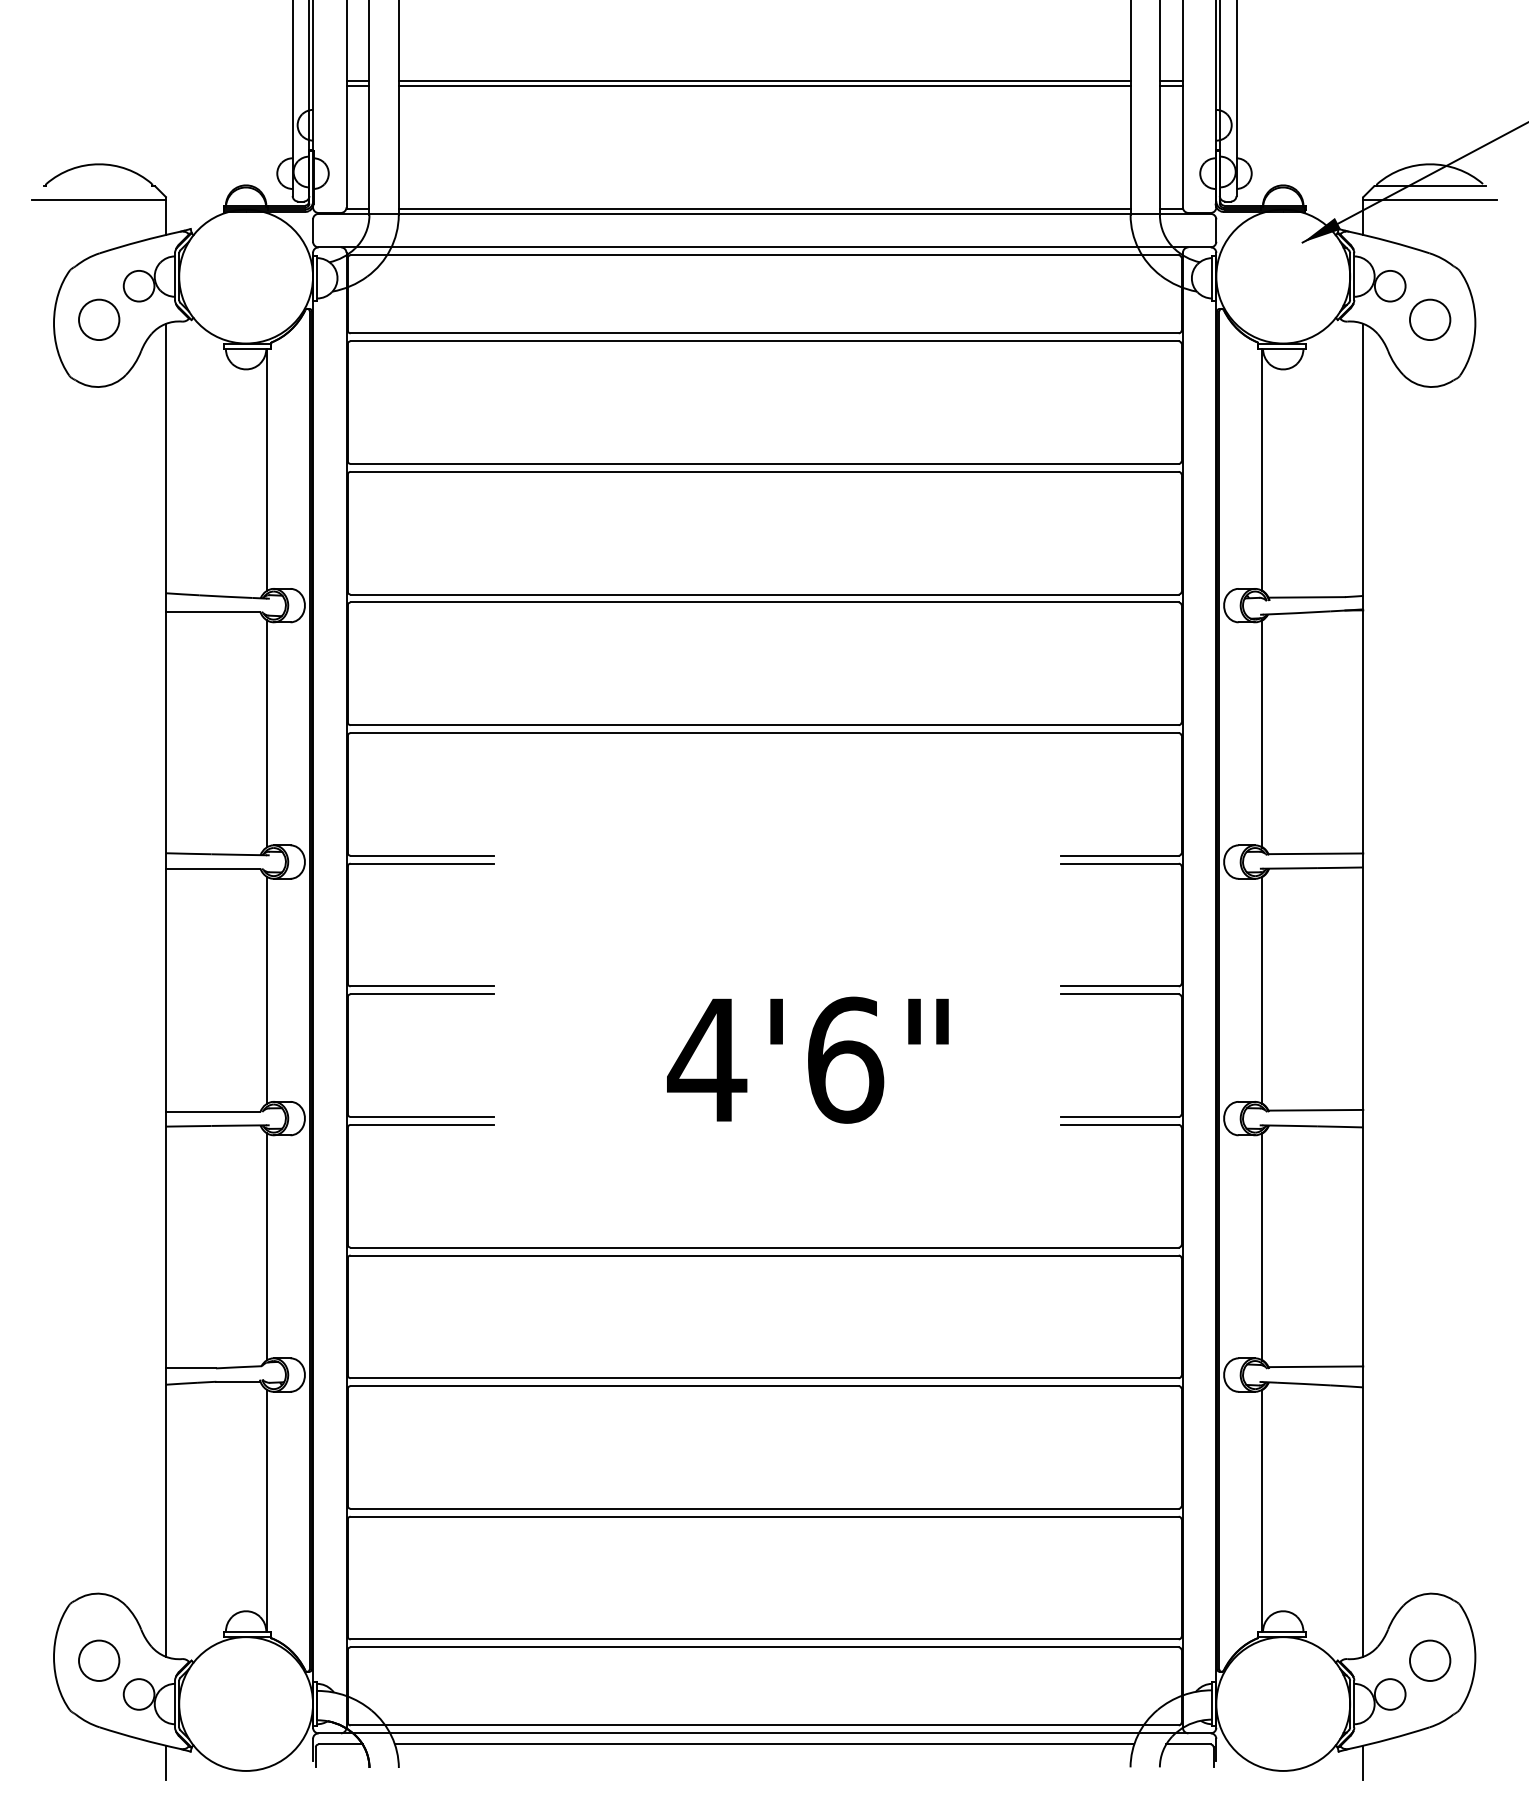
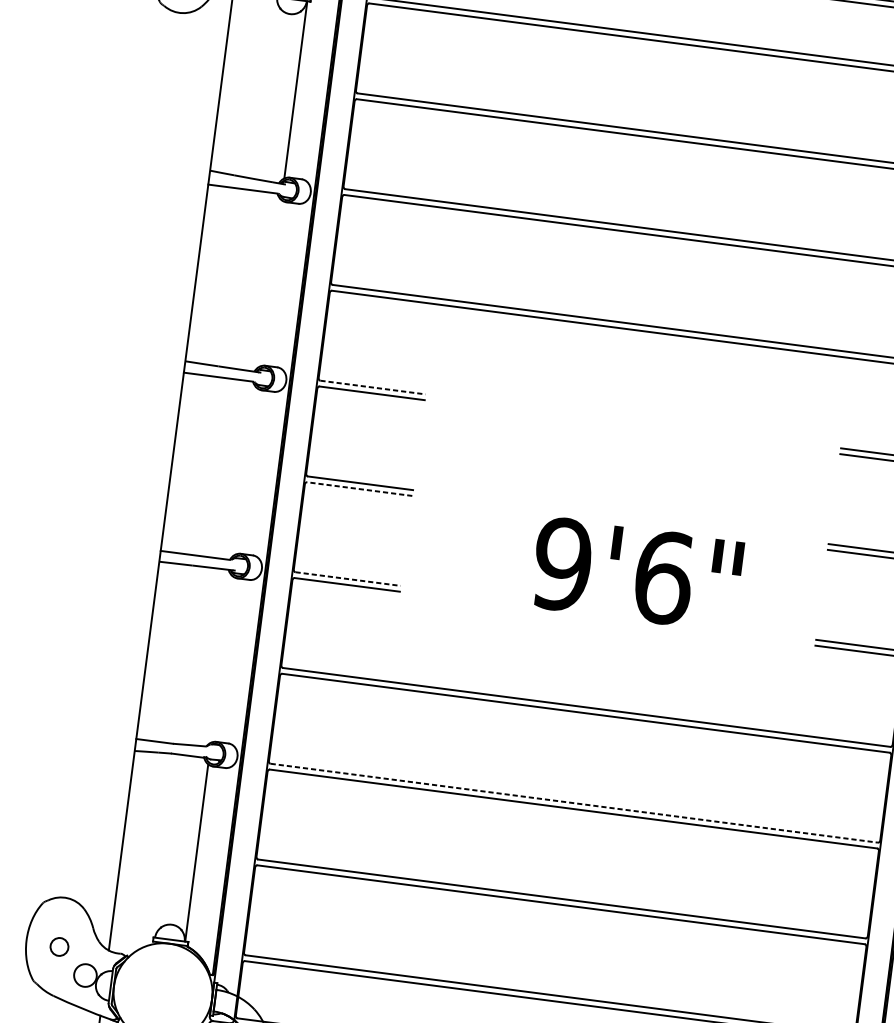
line: (267, 733) -> (271, 283), removed
line: (422, 855) -> (373, 387), solid -> dashed
line: (267, 989) -> (246, 470), removed
line: (422, 994) -> (359, 489), solid -> dashed
text: (707, 1059) -> (562, 564), 4'6" -> 9'6"
line: (422, 1116) -> (348, 578), solid -> dashed
line: (267, 1246) -> (222, 659), removed
line: (765, 1378) -> (574, 803), solid -> dashed
circle: (99, 1660) -> (59, 946), size x0.6

